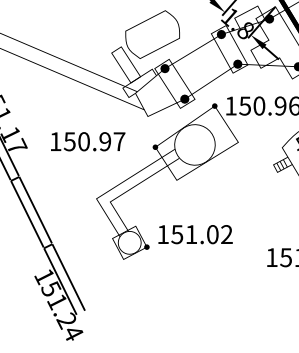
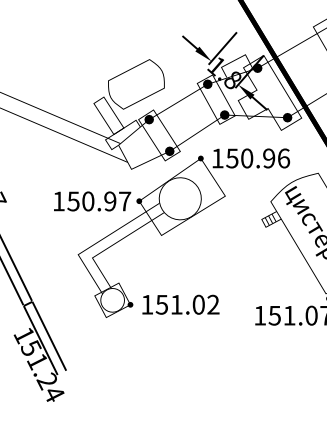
text: (88, 141) -> (92, 201), moved
text: (195, 234) -> (180, 304), moved

